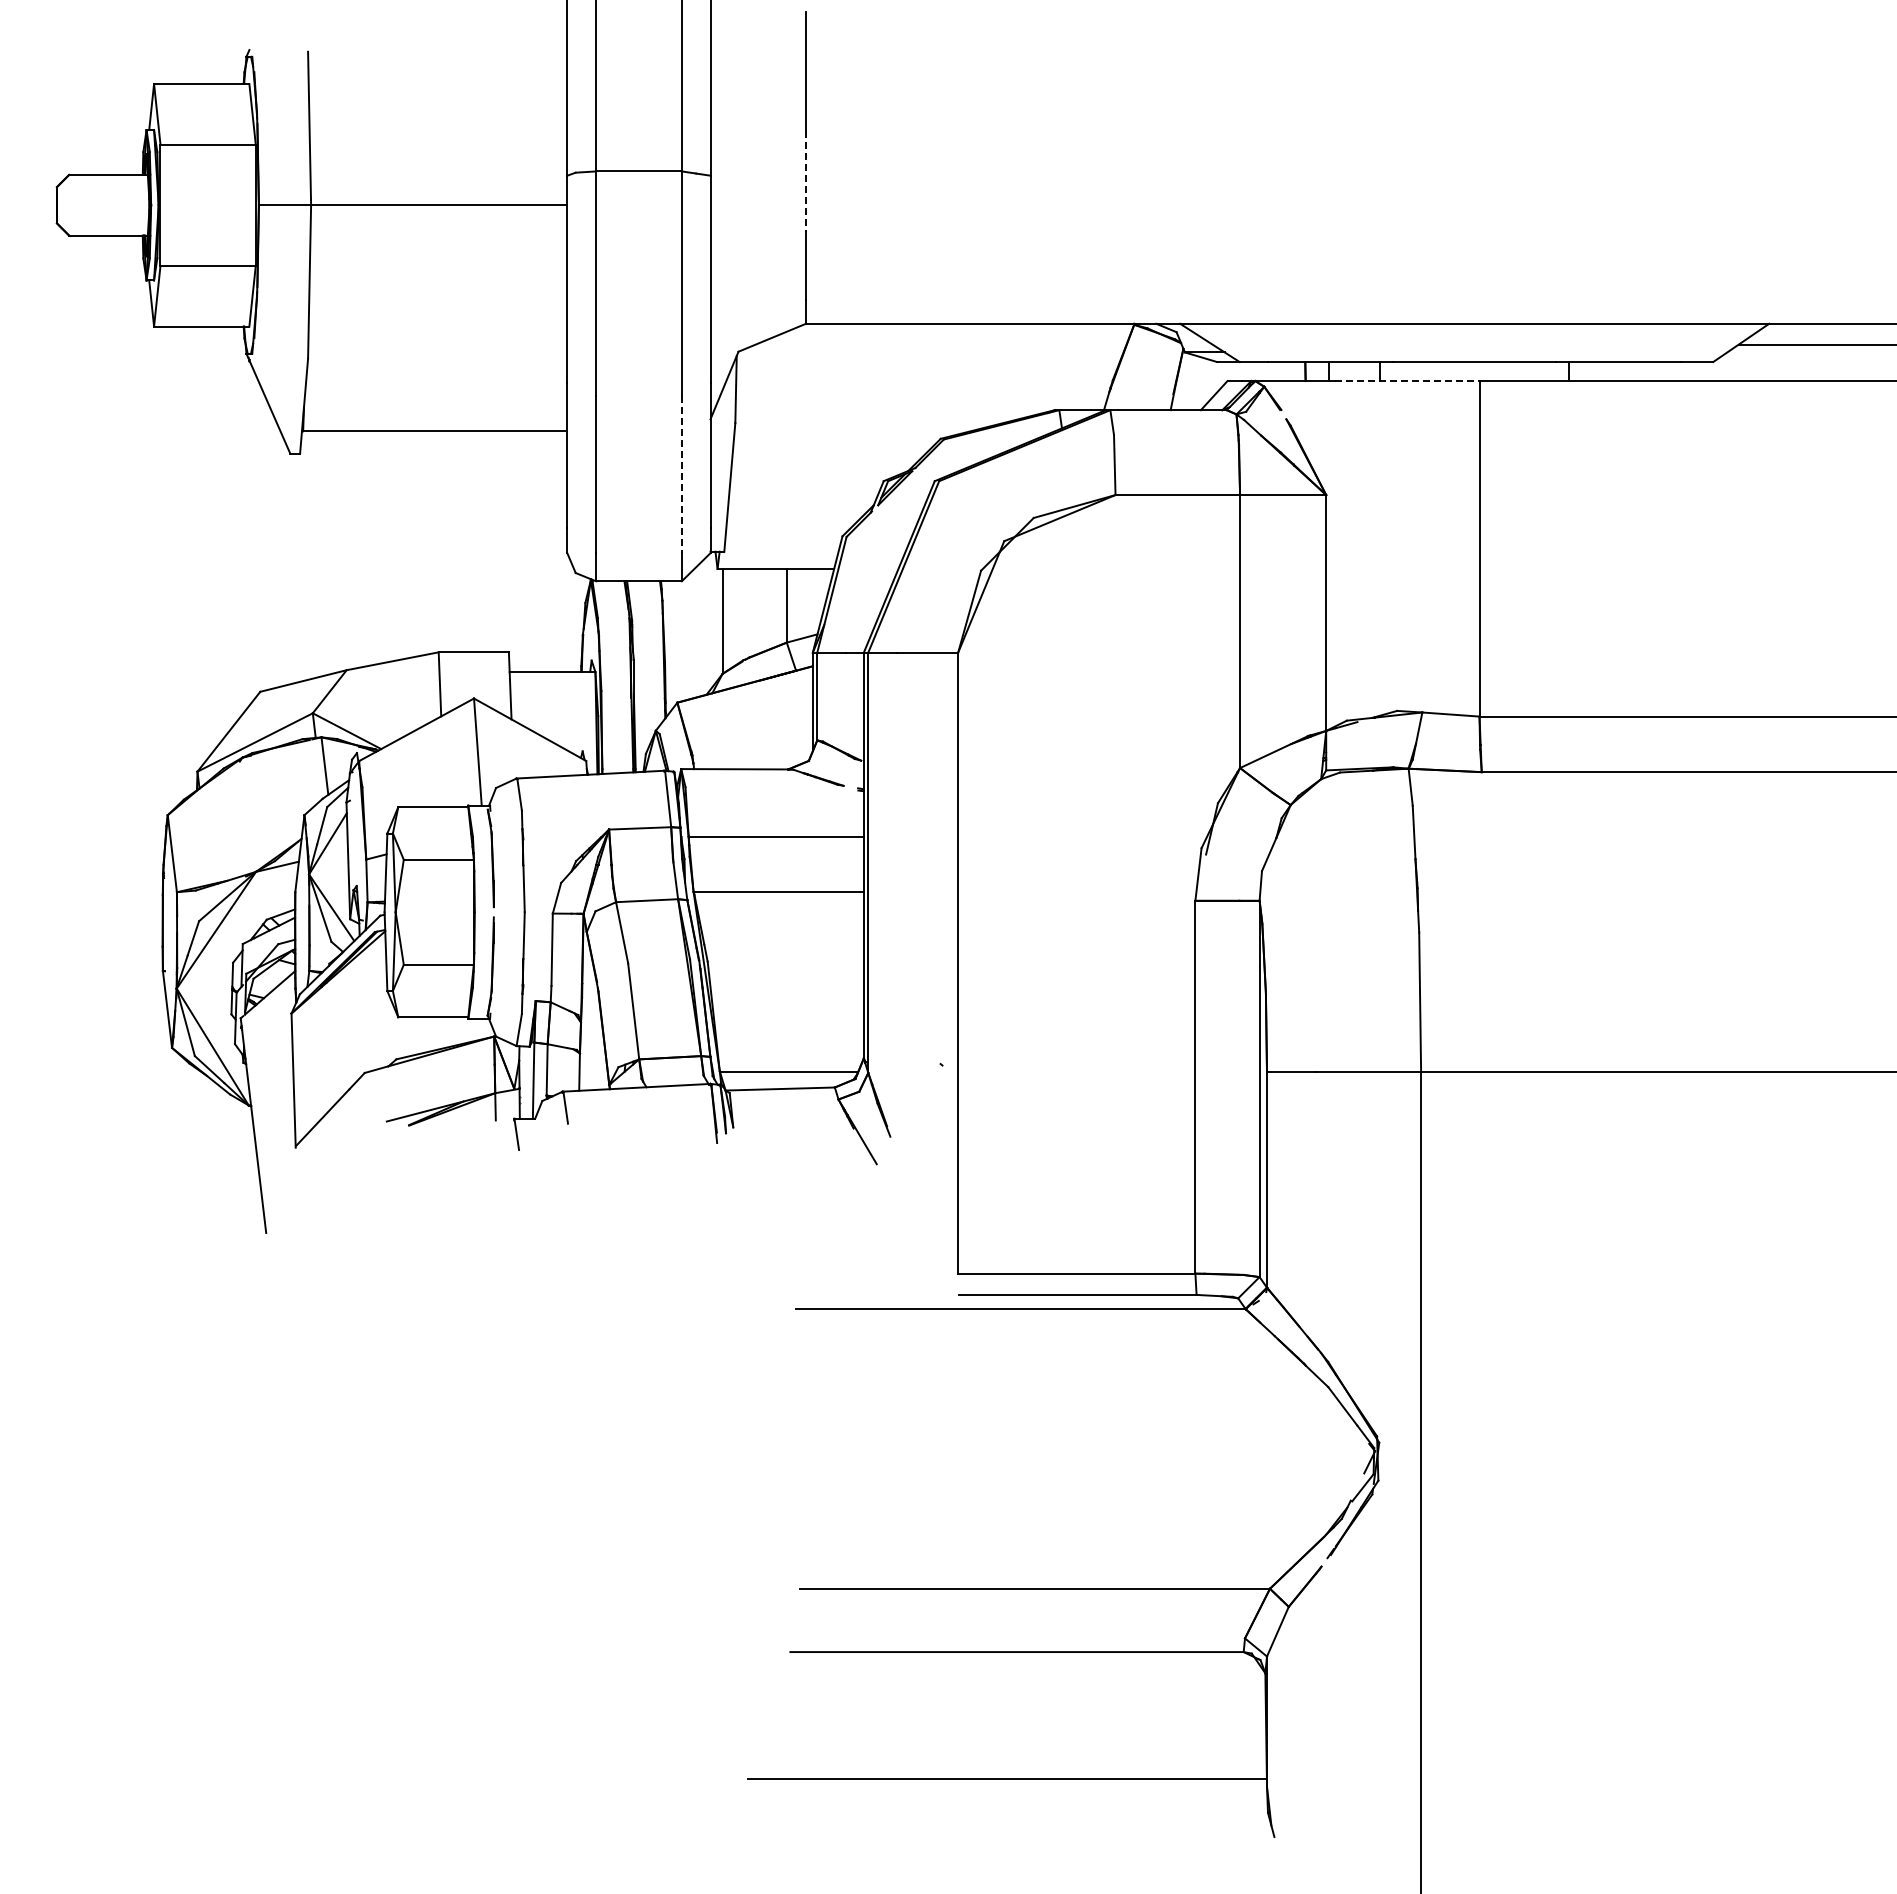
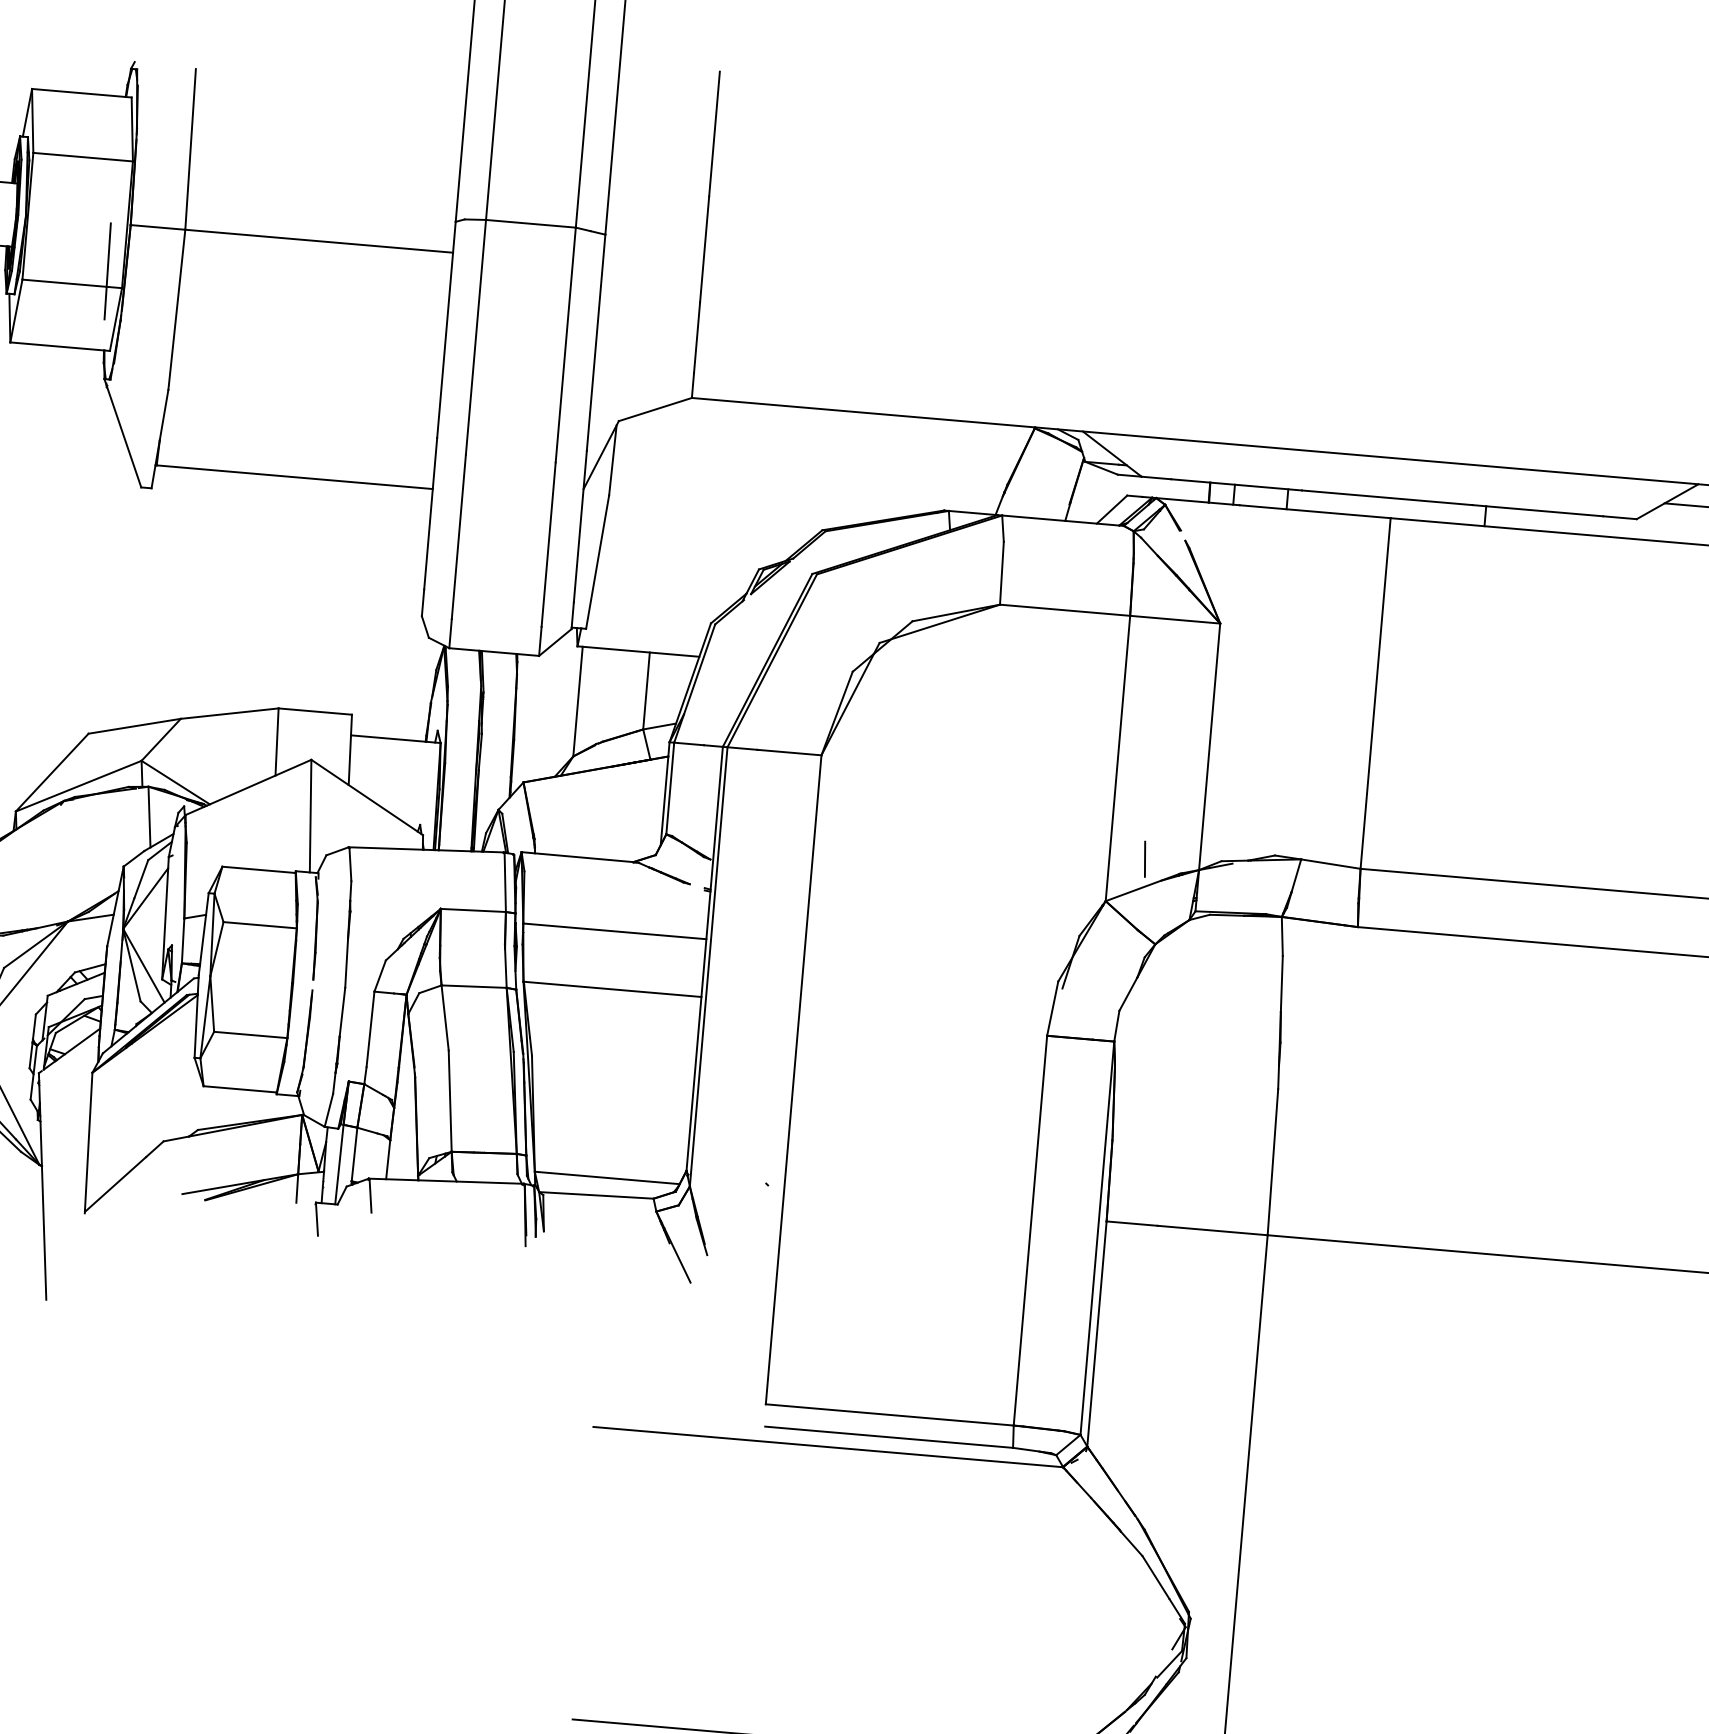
line: (806, 181) -> (705, 249), dashed -> solid
line: (240, 250) -> (107, 270), added
line: (1407, 381) -> (1315, 512), dashed -> solid
line: (681, 474) -> (548, 544), dashed -> solid
line: (1273, 724) -> (1144, 858), added

